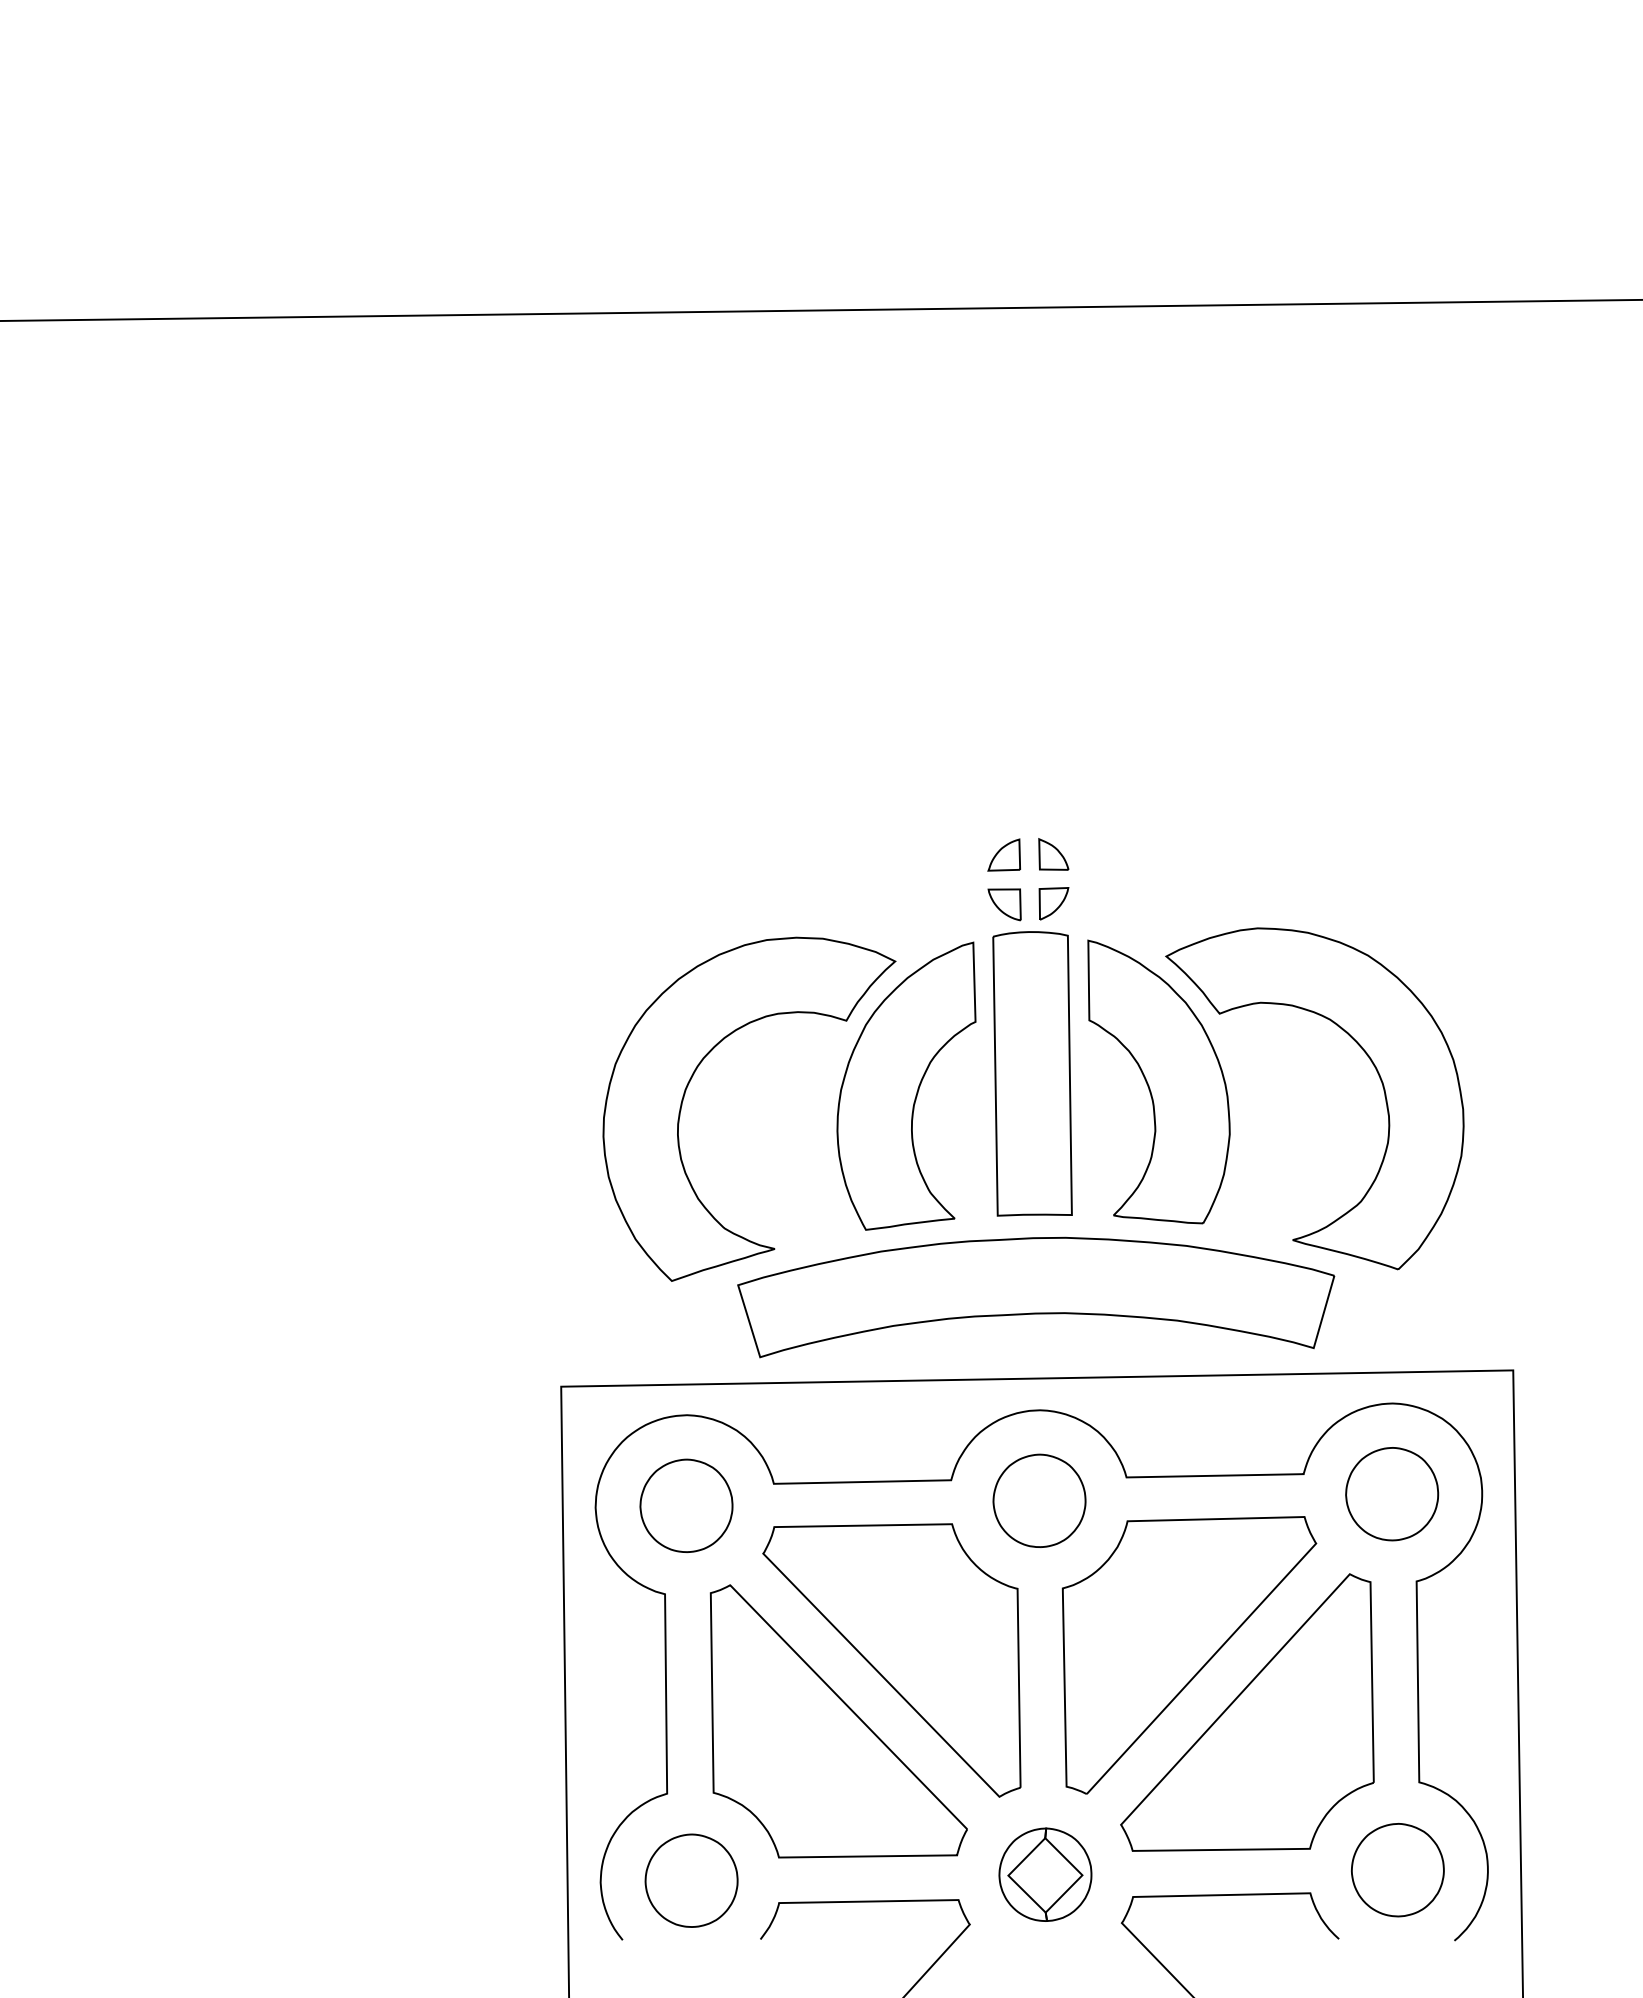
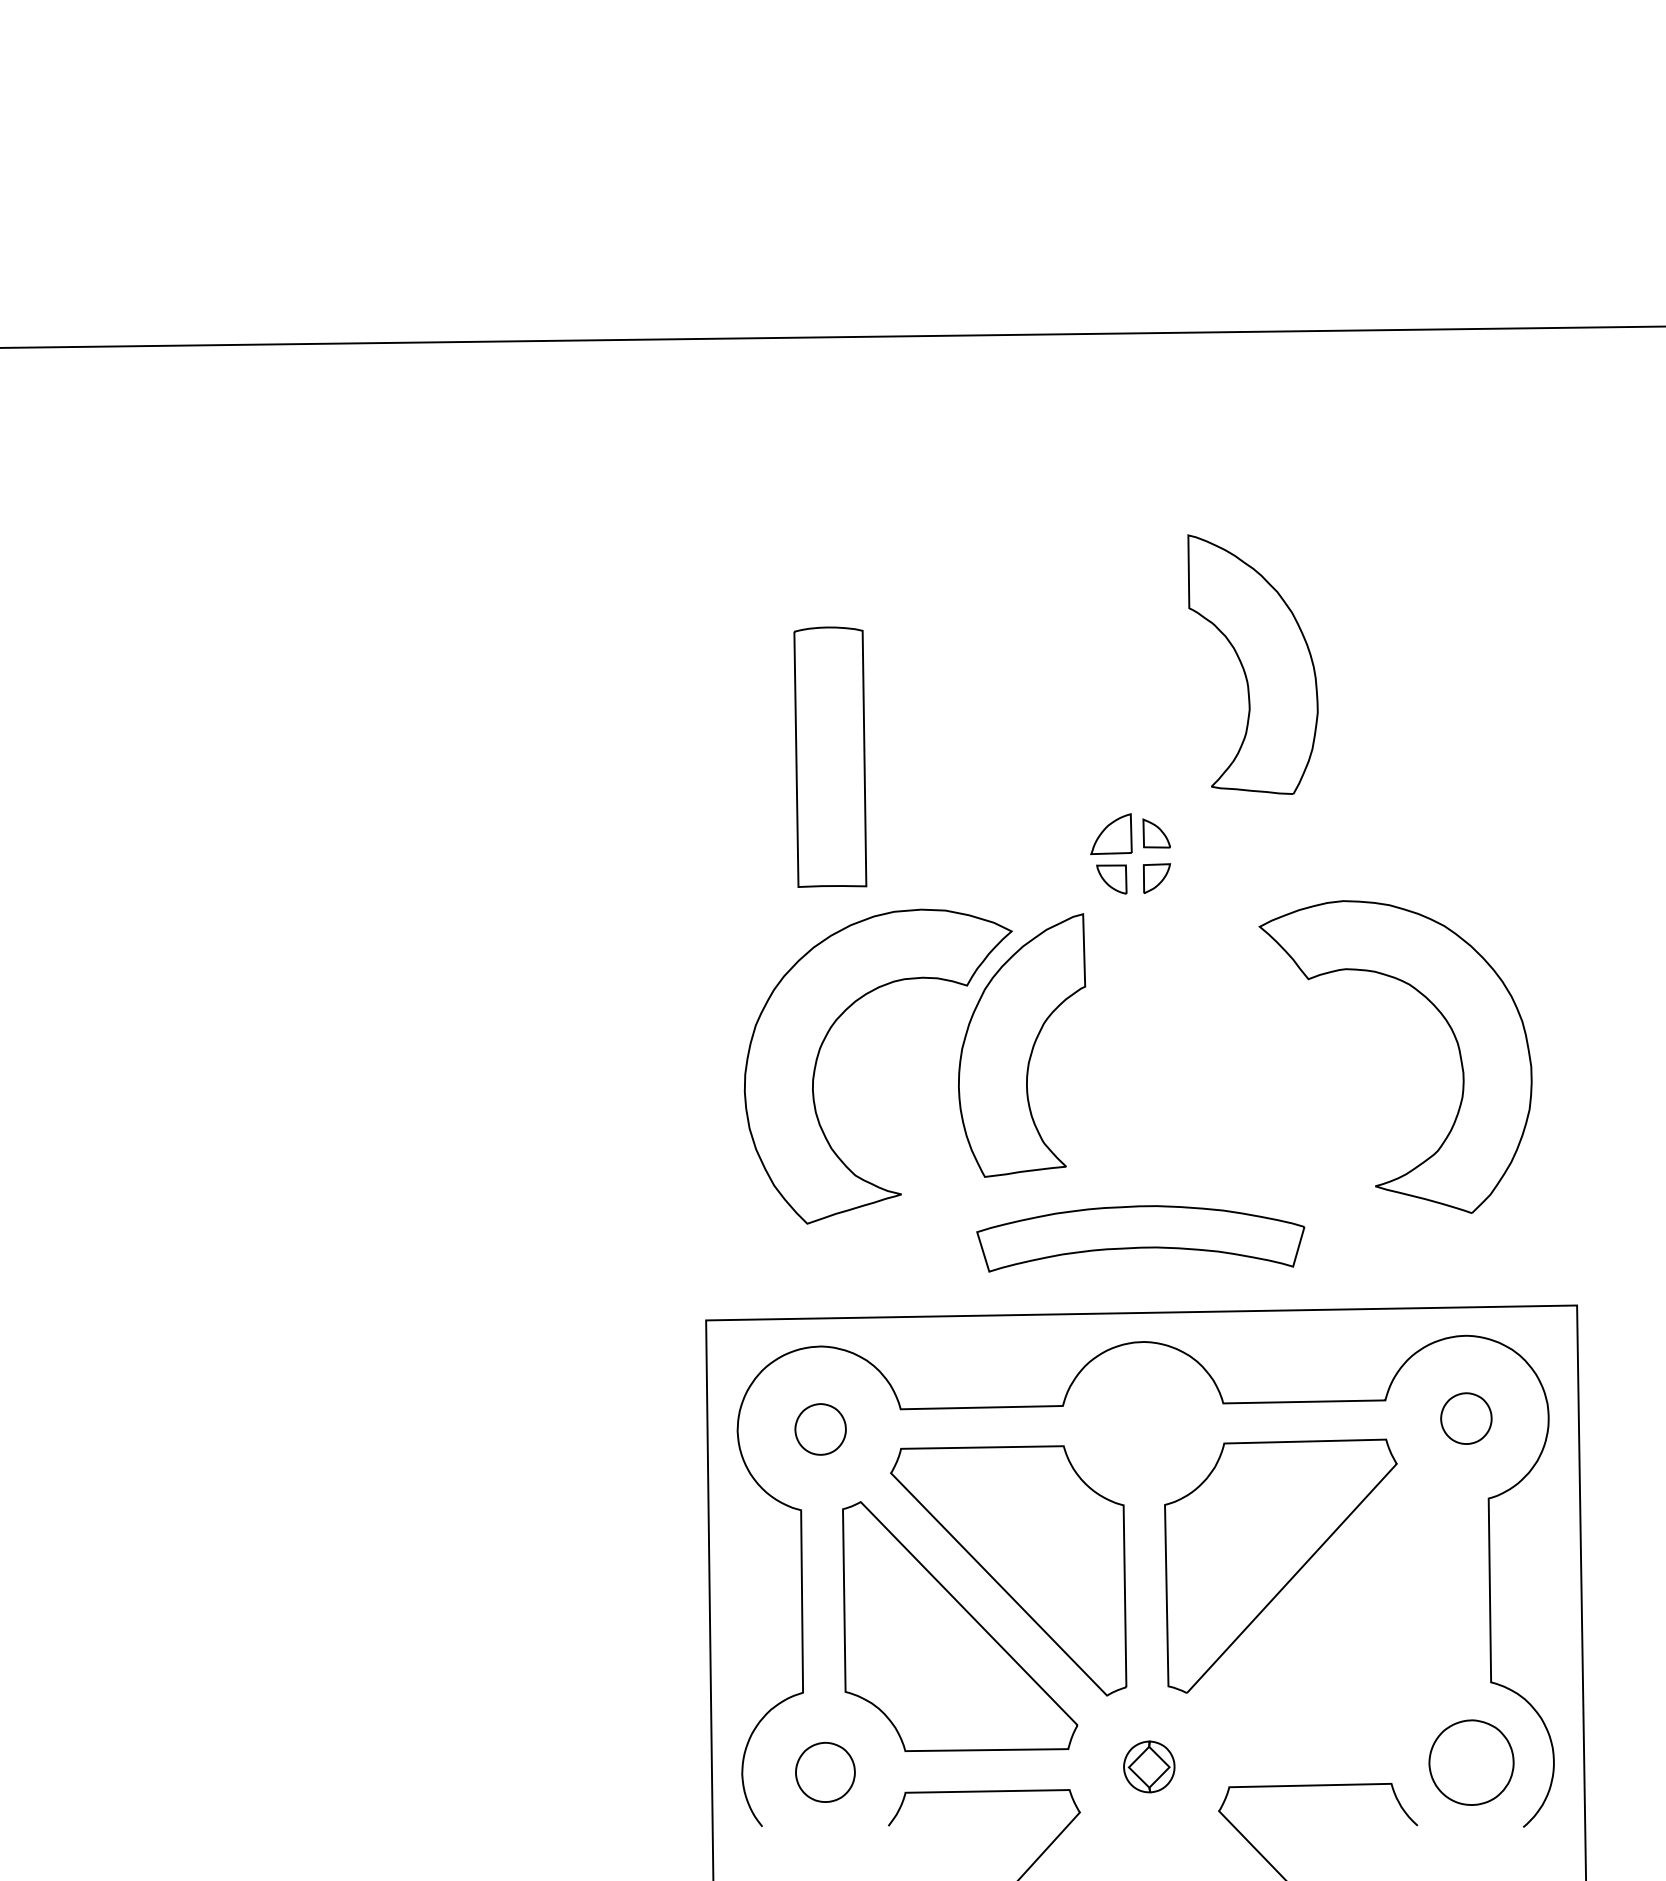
part: (1004, 854) -> (1111, 833), size x1.4
part: (1032, 1073) -> (830, 756), moved
part: (1158, 1081) -> (1252, 664), moved
part: (1036, 1297) -> (1140, 1238), size x0.6
part: (1392, 1493) -> (1466, 1418), size x0.6
part: (1039, 1500) -> (1143, 1424), removed
part: (686, 1505) -> (820, 1429), size x0.6
part: (1246, 1712) -> (1333, 1618), removed
part: (1045, 1874) -> (1149, 1766), size x0.6
part: (691, 1880) -> (825, 1772), size x0.7

